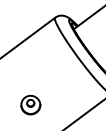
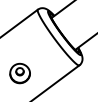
part: (30, 105) -> (19, 73), size x1.43

